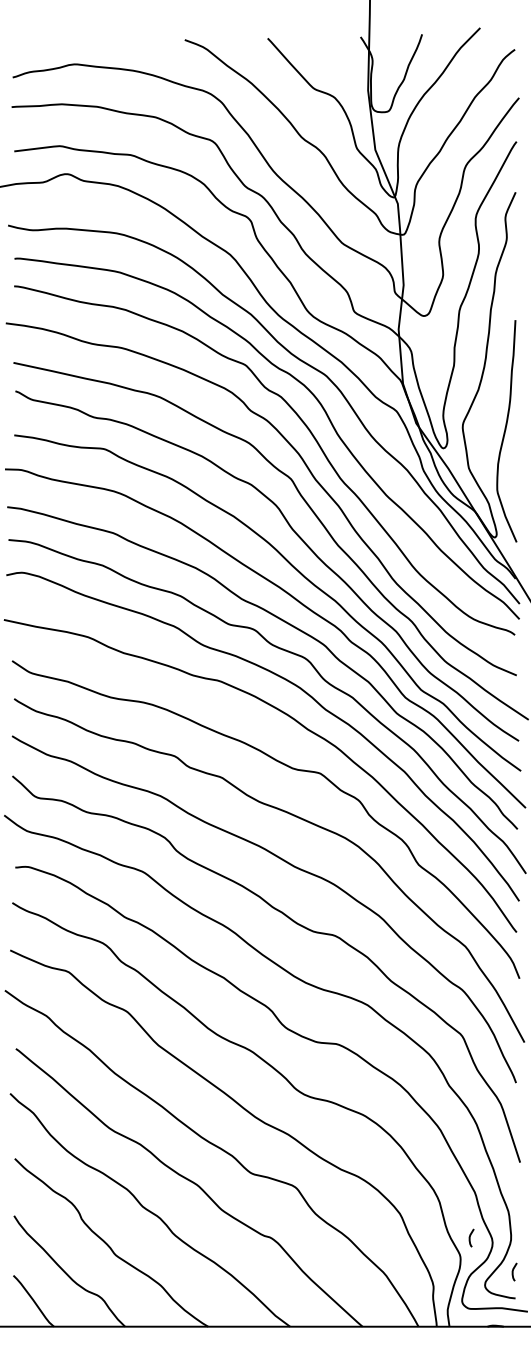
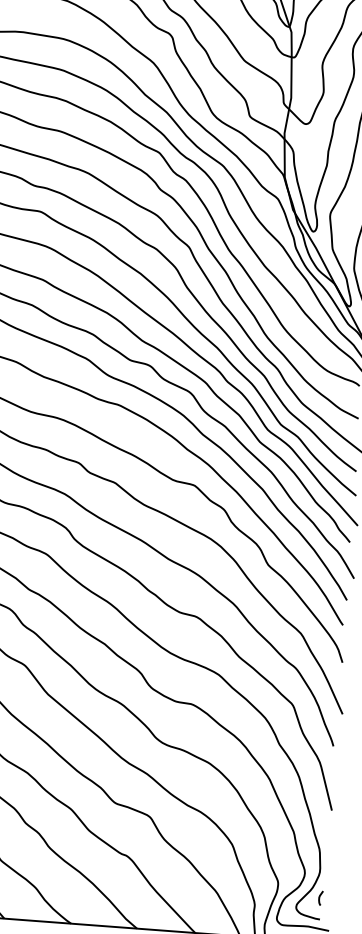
curve: (470, 1237) -> (287, 867), removed

